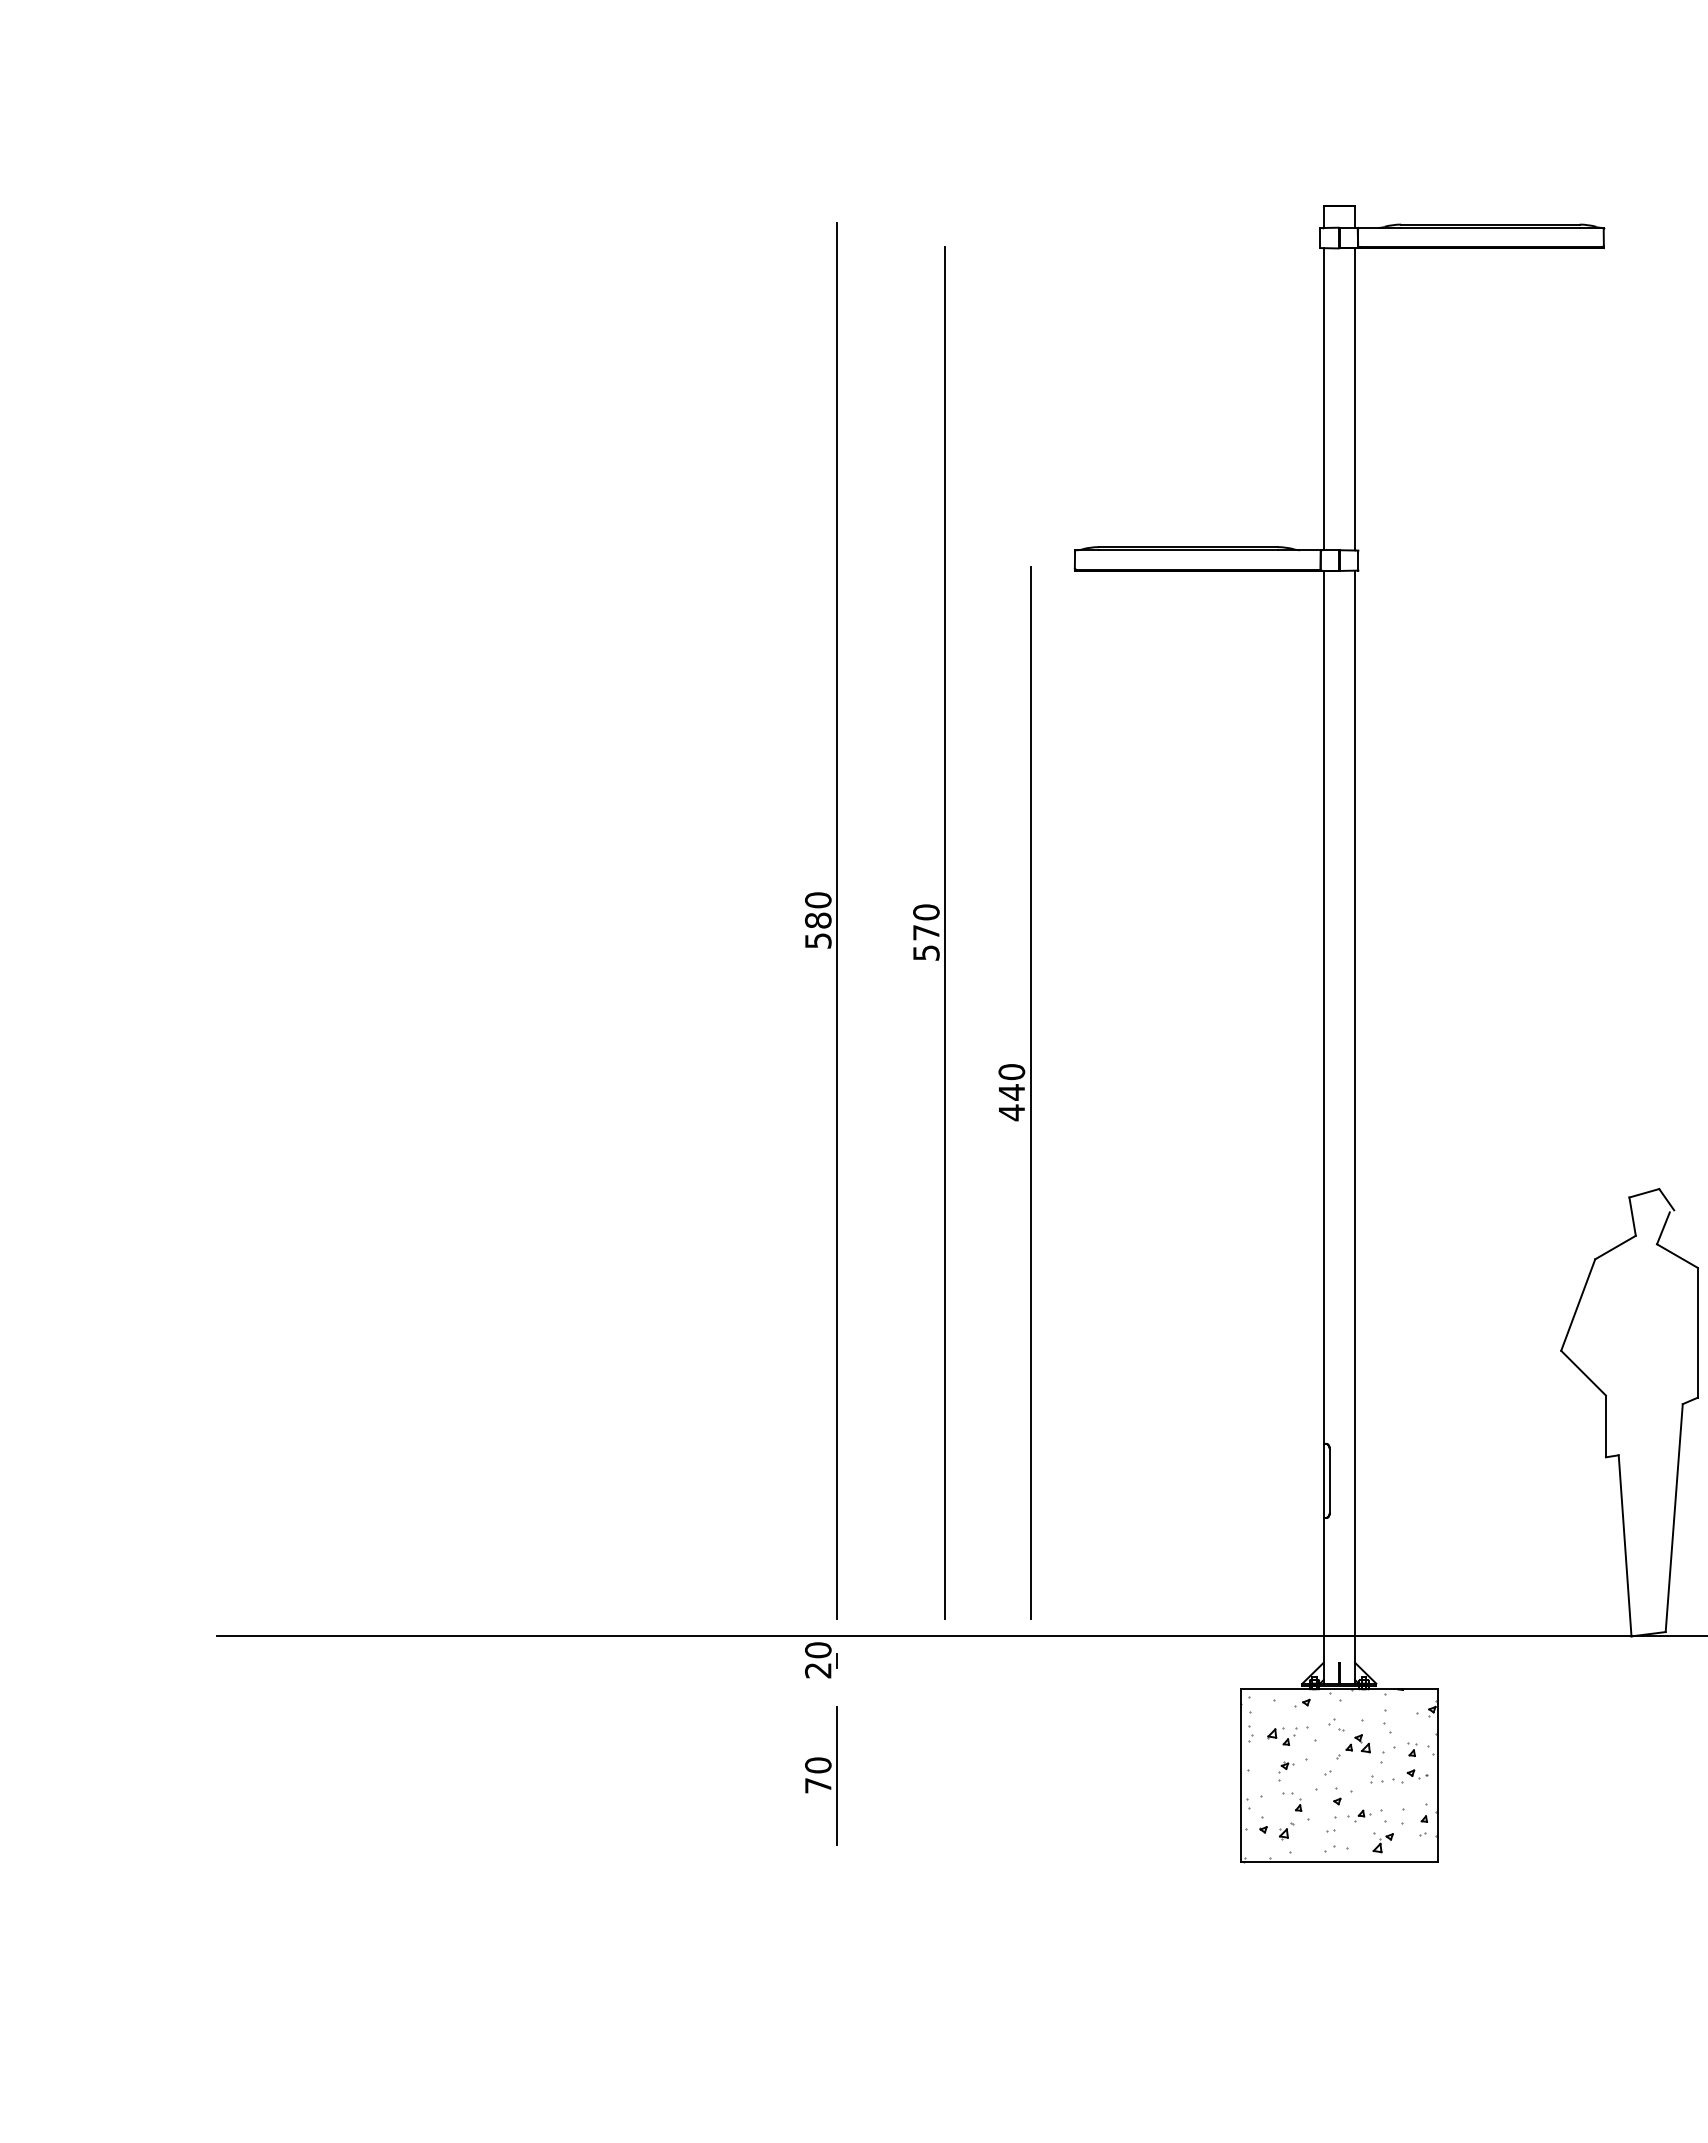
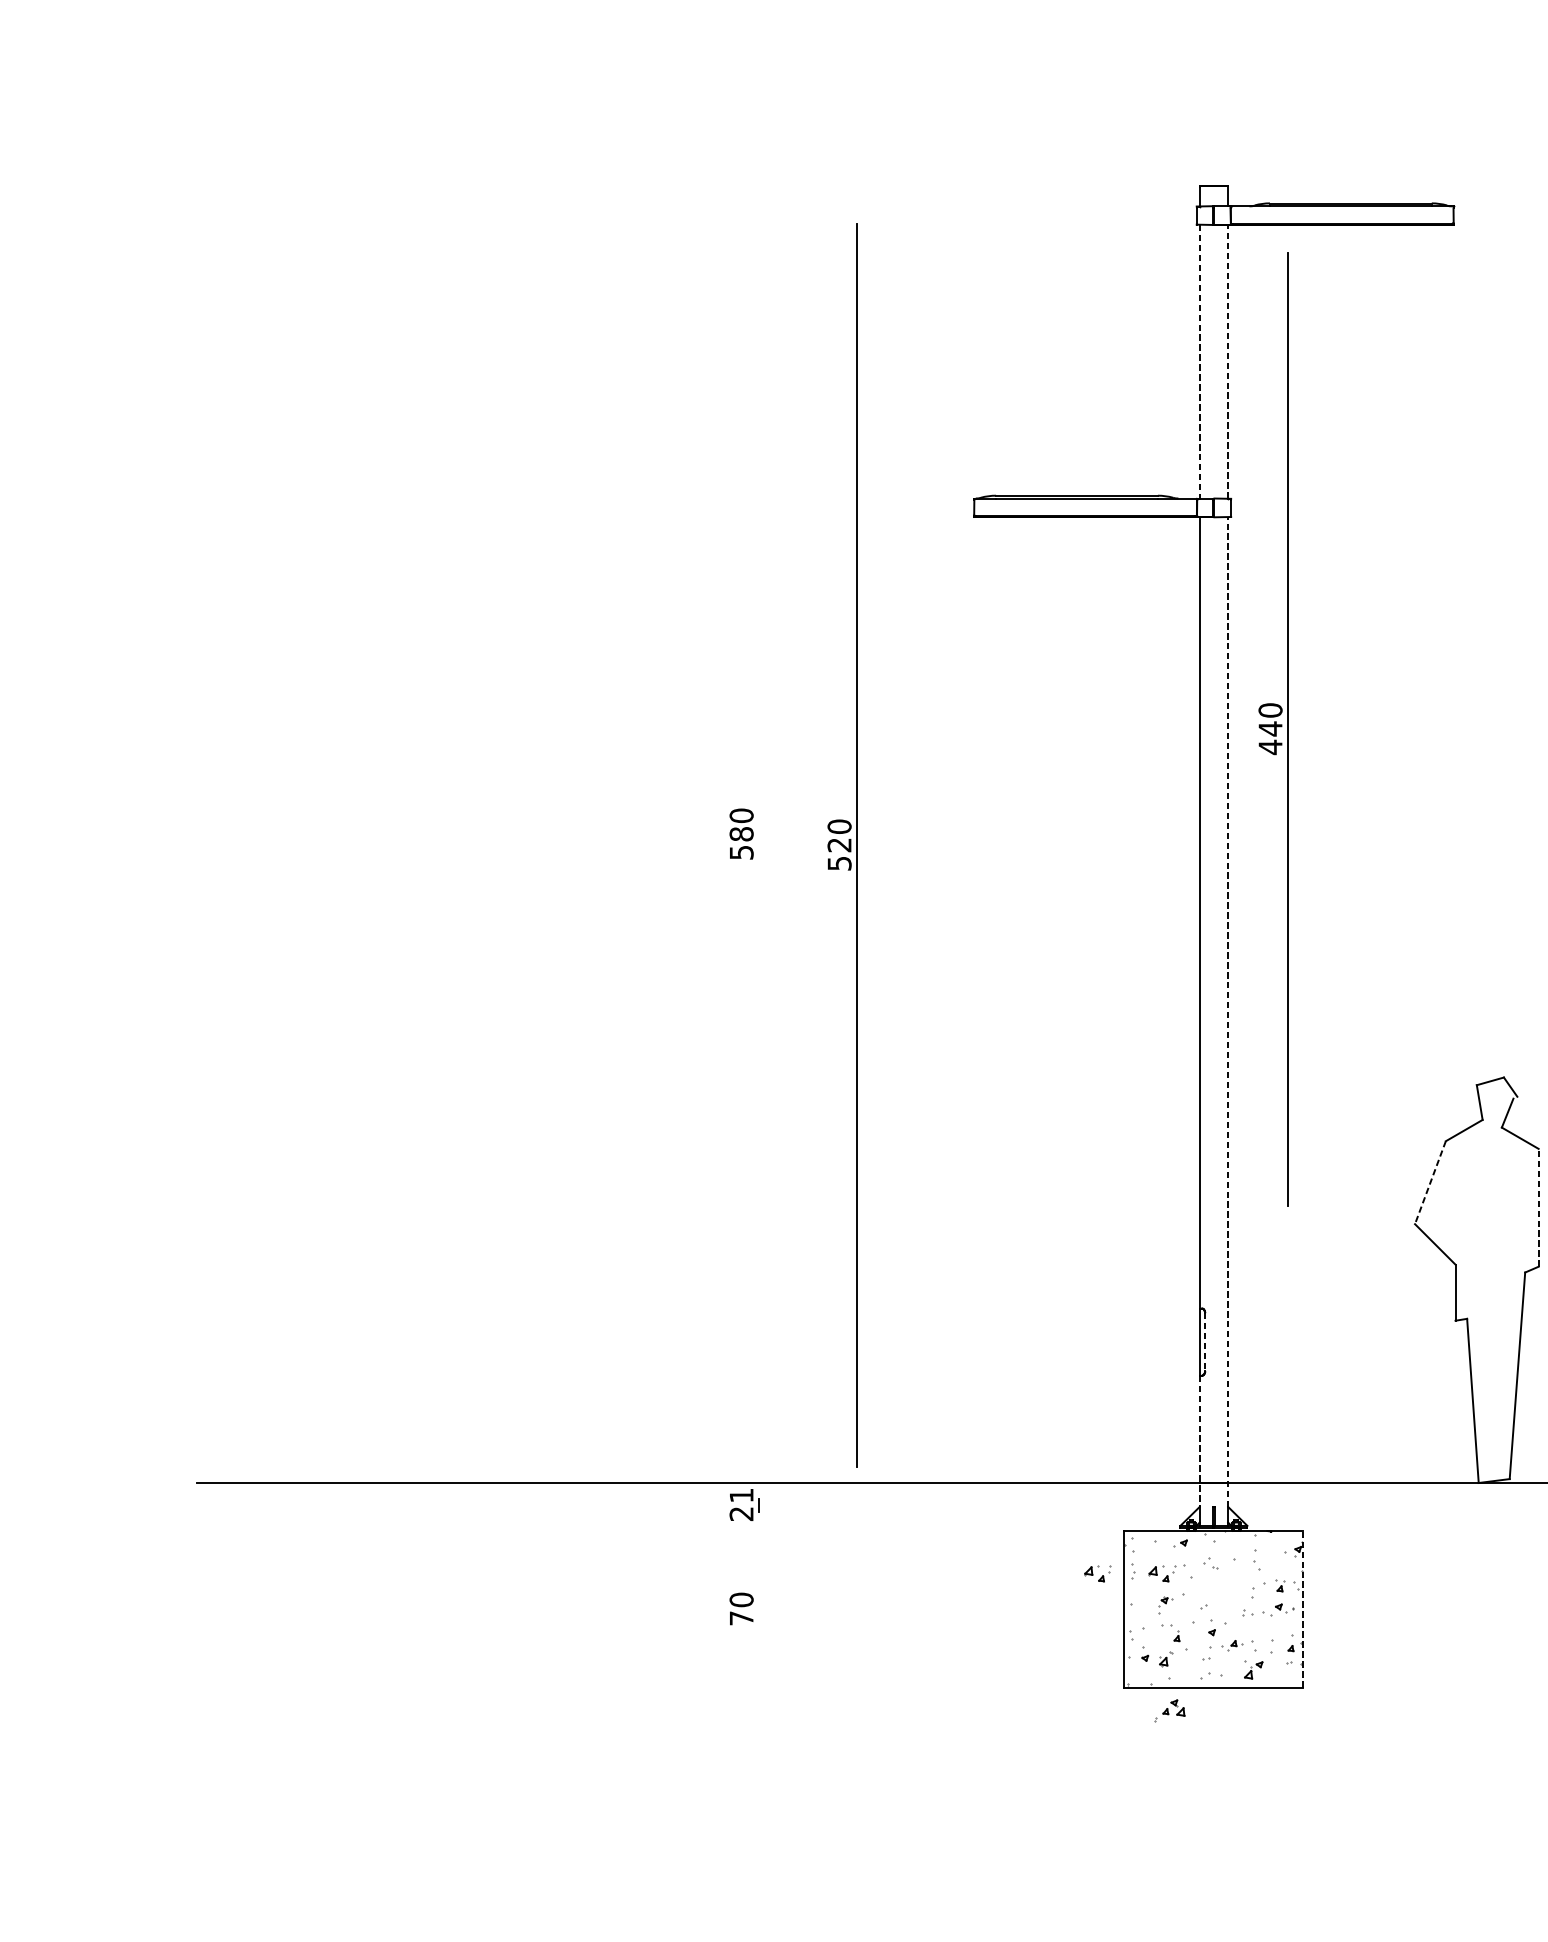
line: (1323, 399) -> (1199, 361), solid -> dashed
line: (1355, 399) -> (1228, 361), solid -> dashed
line: (837, 921) -> (759, 835), removed
text: (926, 932) -> (839, 845), 570 -> 520
part: (1014, 1092) -> (1272, 728), moved
line: (1355, 1116) -> (1228, 1011), solid -> dashed
line: (1578, 1305) -> (1430, 1183), solid -> dashed
line: (1697, 1332) -> (1538, 1207), solid -> dashed
line: (1329, 1481) -> (1204, 1342), solid -> dashed
line: (1323, 1590) -> (1199, 1441), solid -> dashed
text: (818, 1650) -> (741, 1495), 20 -> 21
part: (1211, 1736) -> (1098, 1573), added
part: (1353, 1746) -> (1169, 1710), moved
line: (837, 1775) -> (759, 1609), removed
line: (1437, 1775) -> (1302, 1609), solid -> dashed

